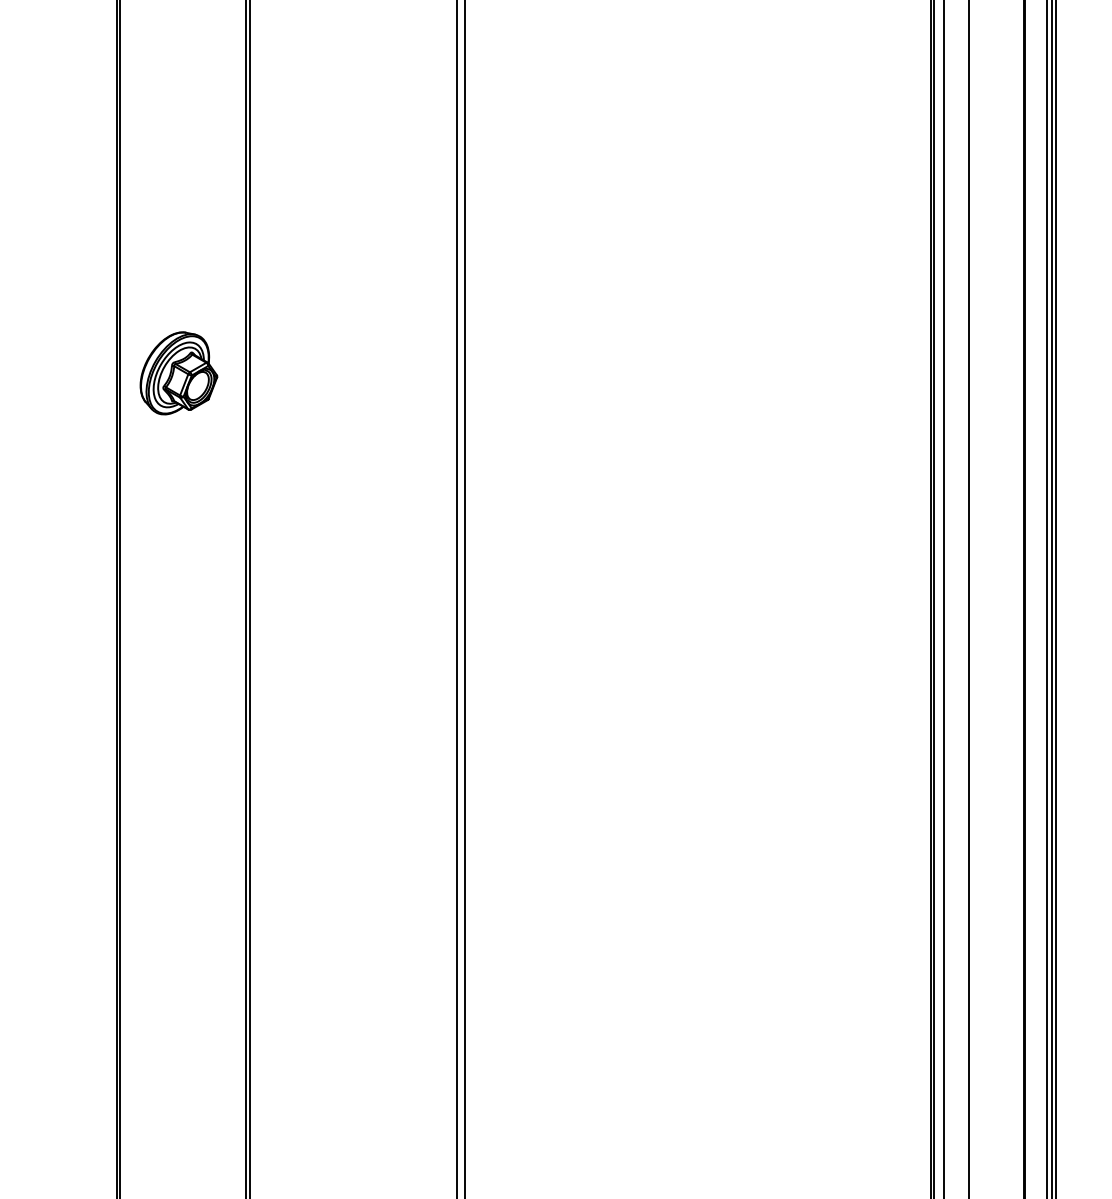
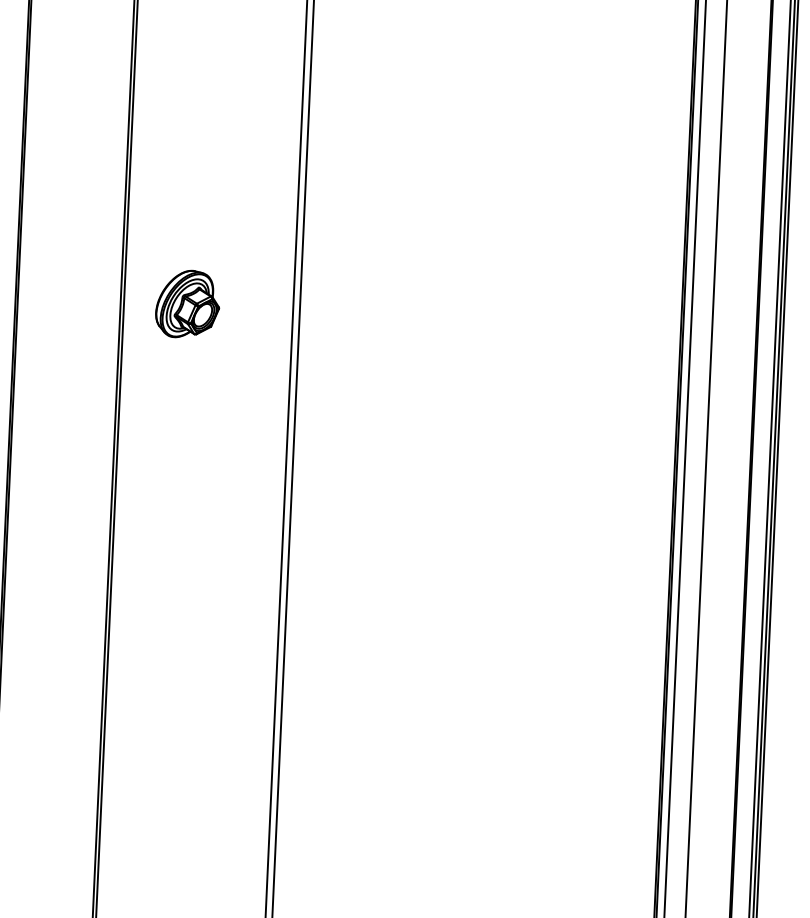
part: (178, 373) -> (187, 304), moved

